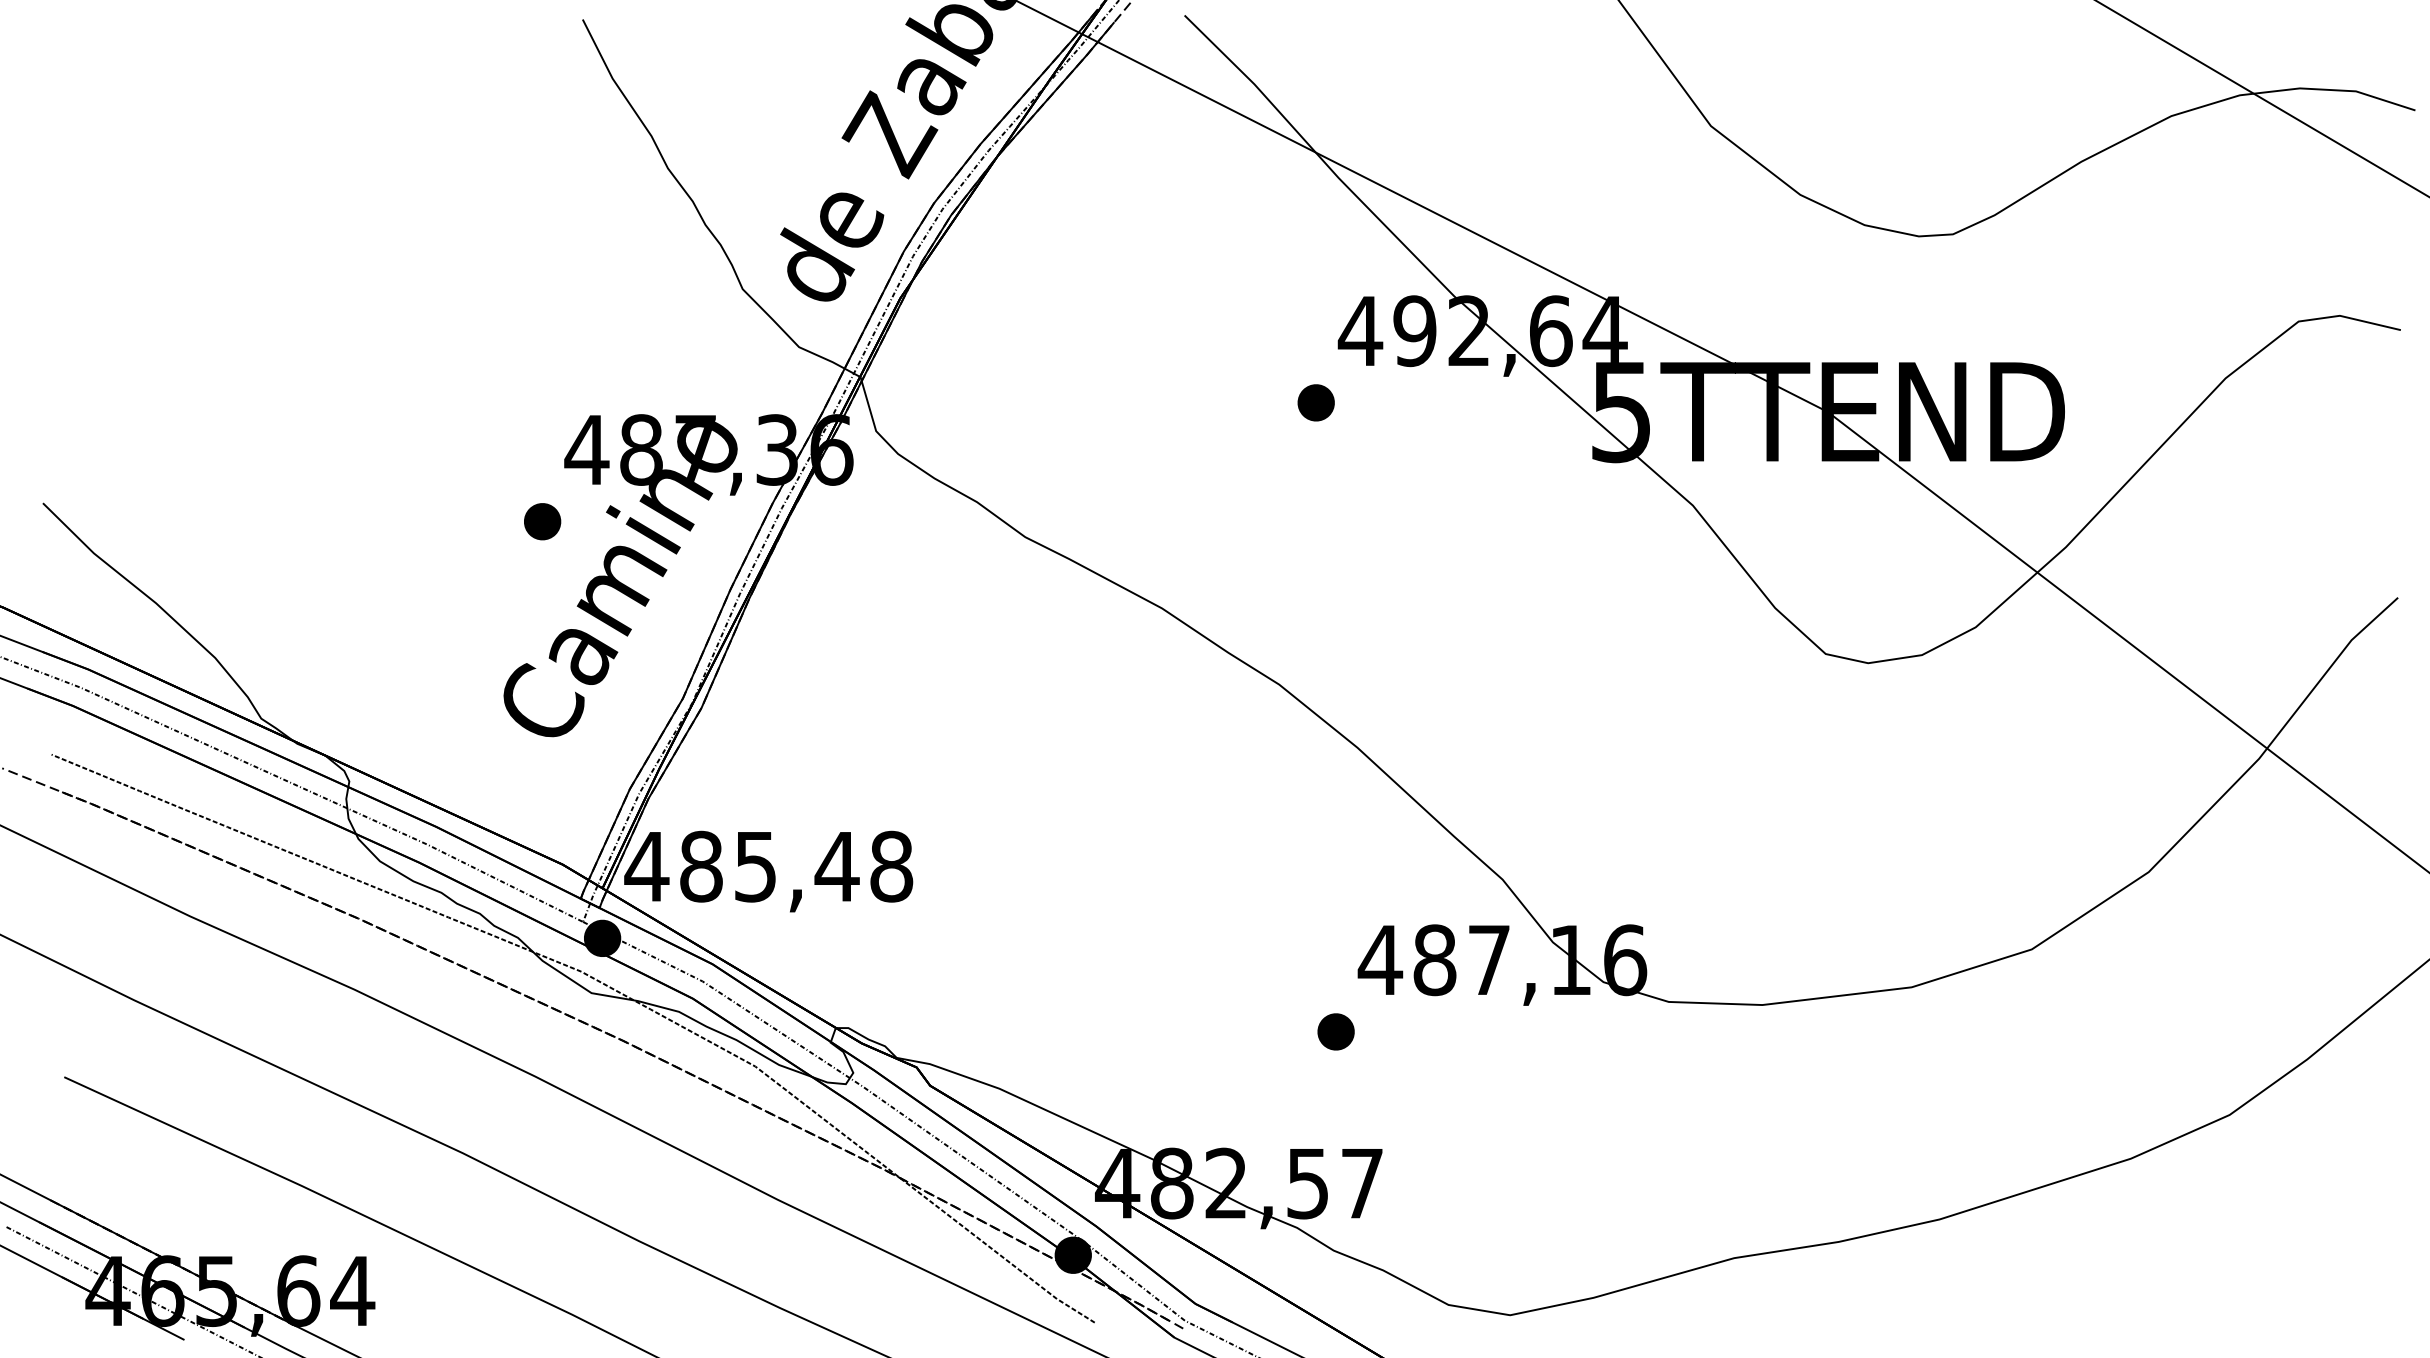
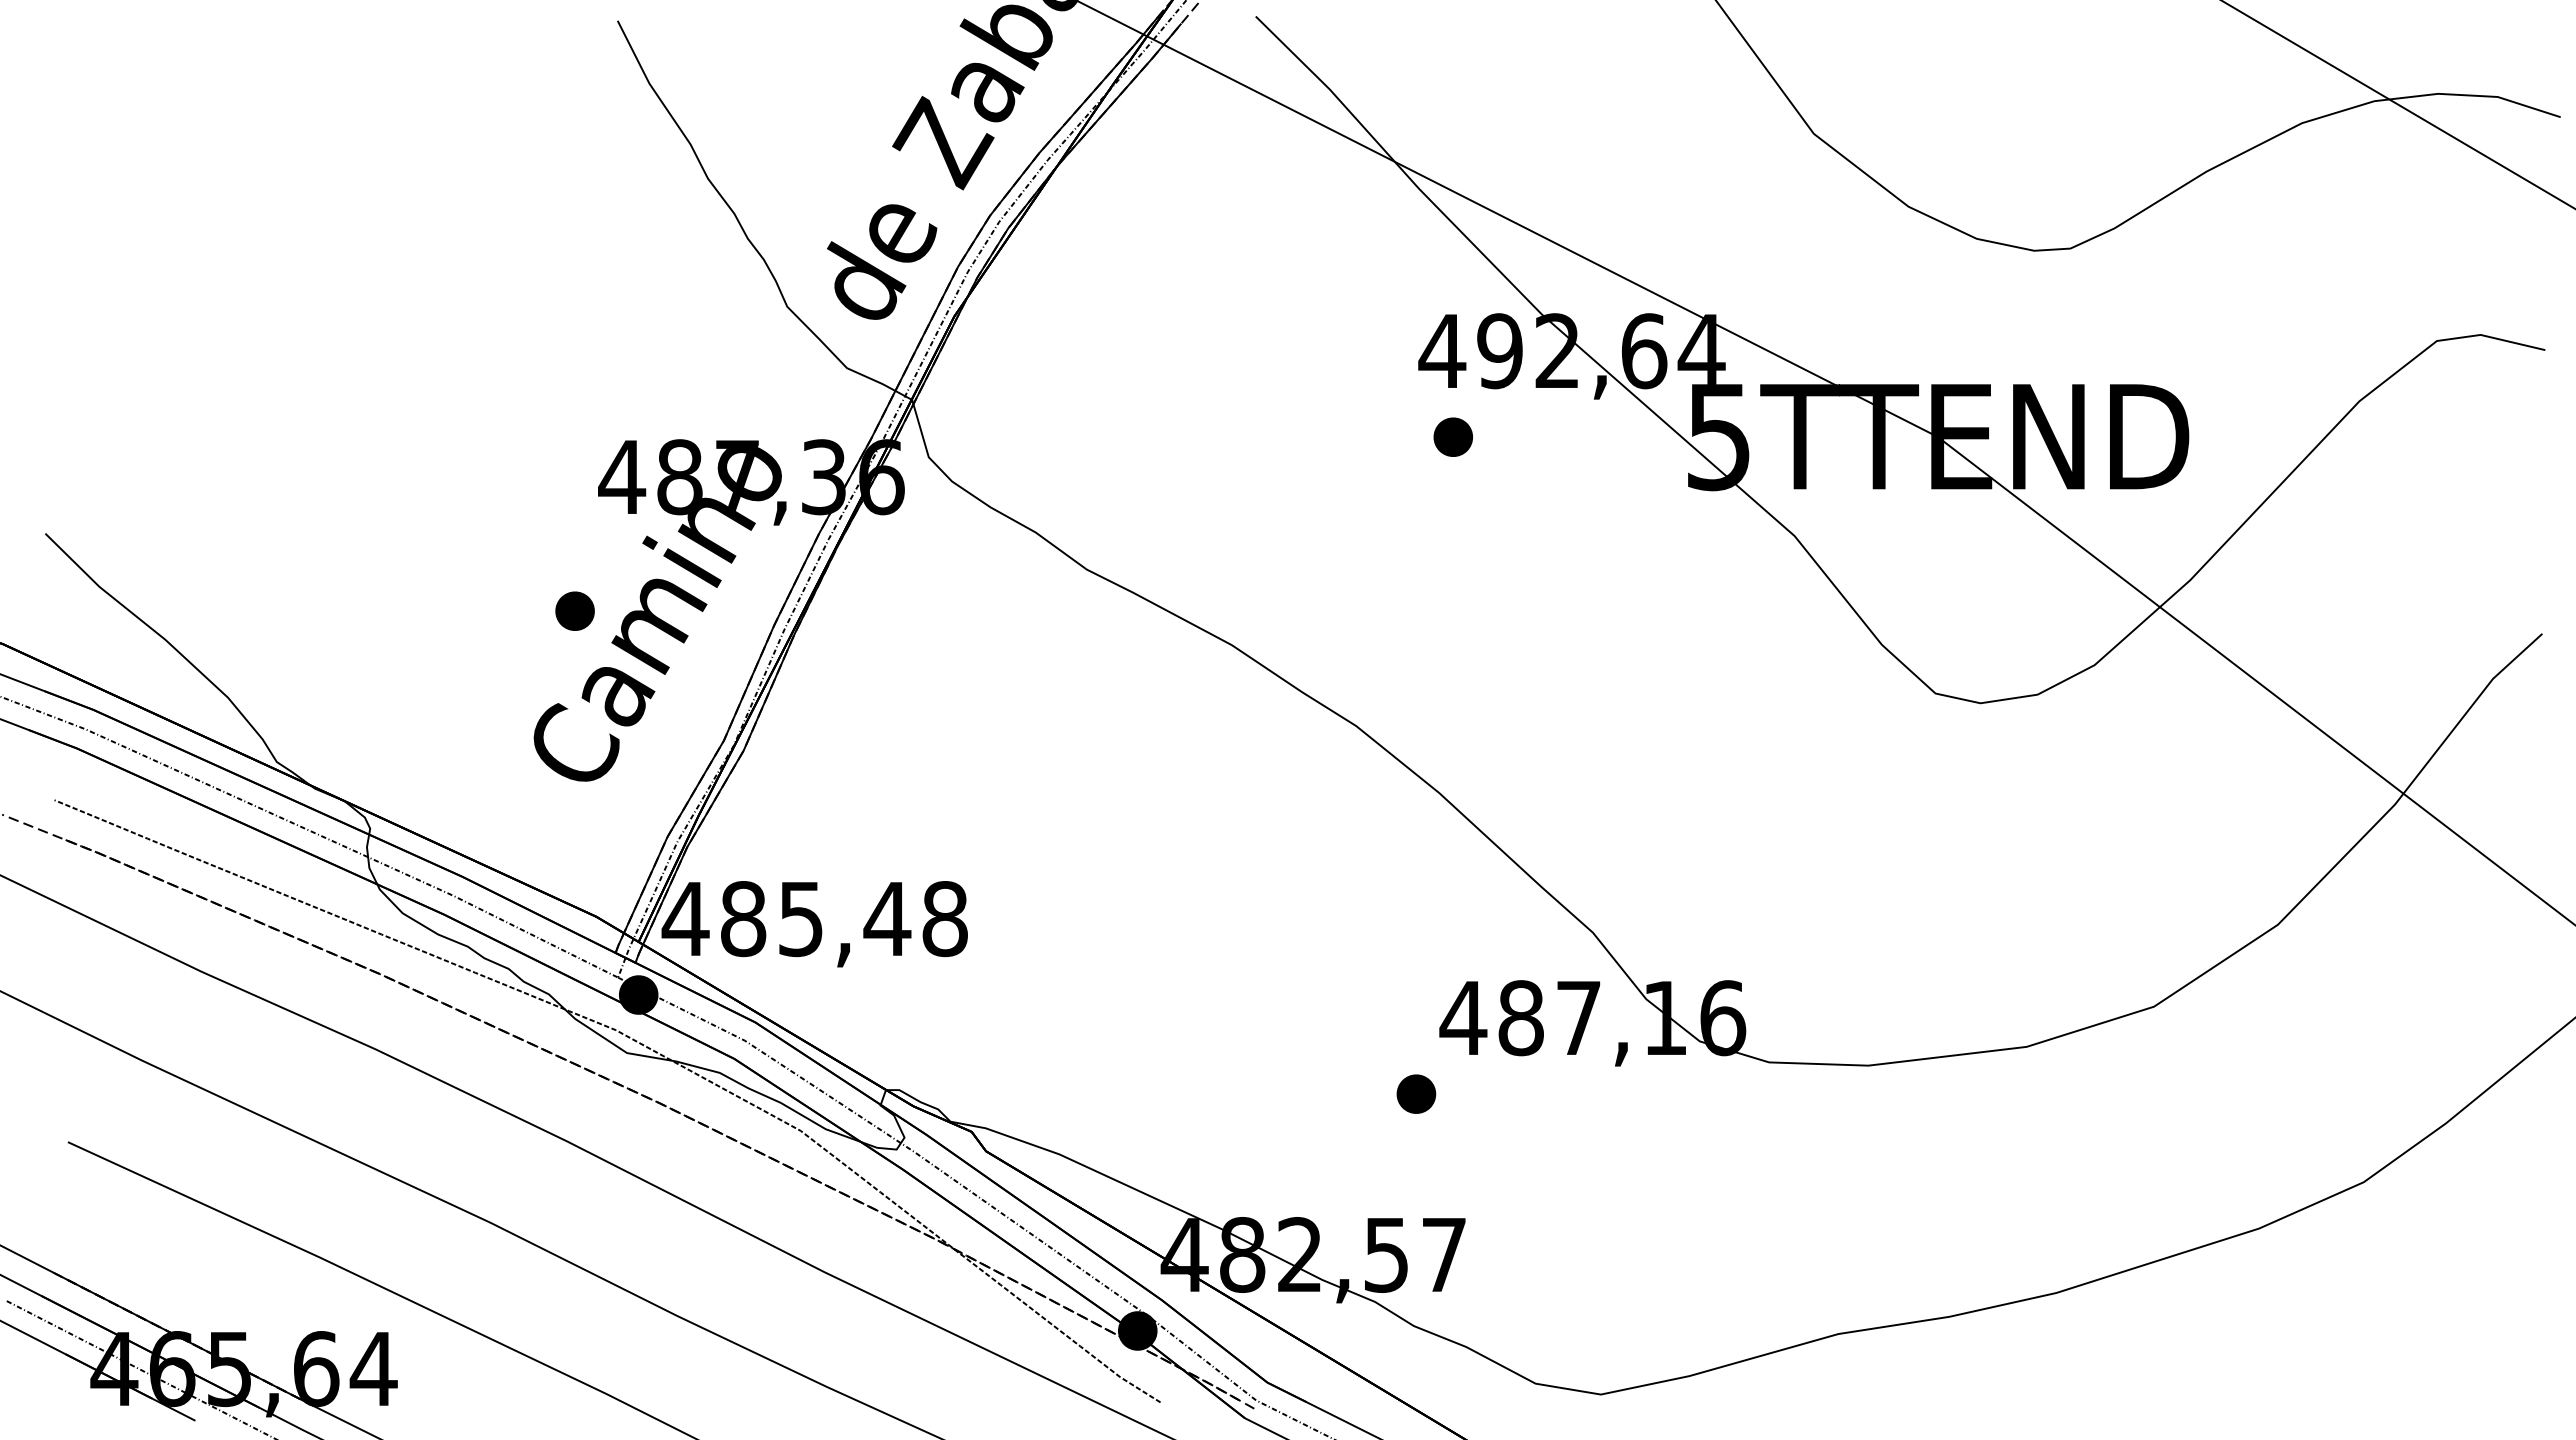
part: (1315, 402) -> (1452, 436), moved
part: (542, 521) -> (574, 610), moved

